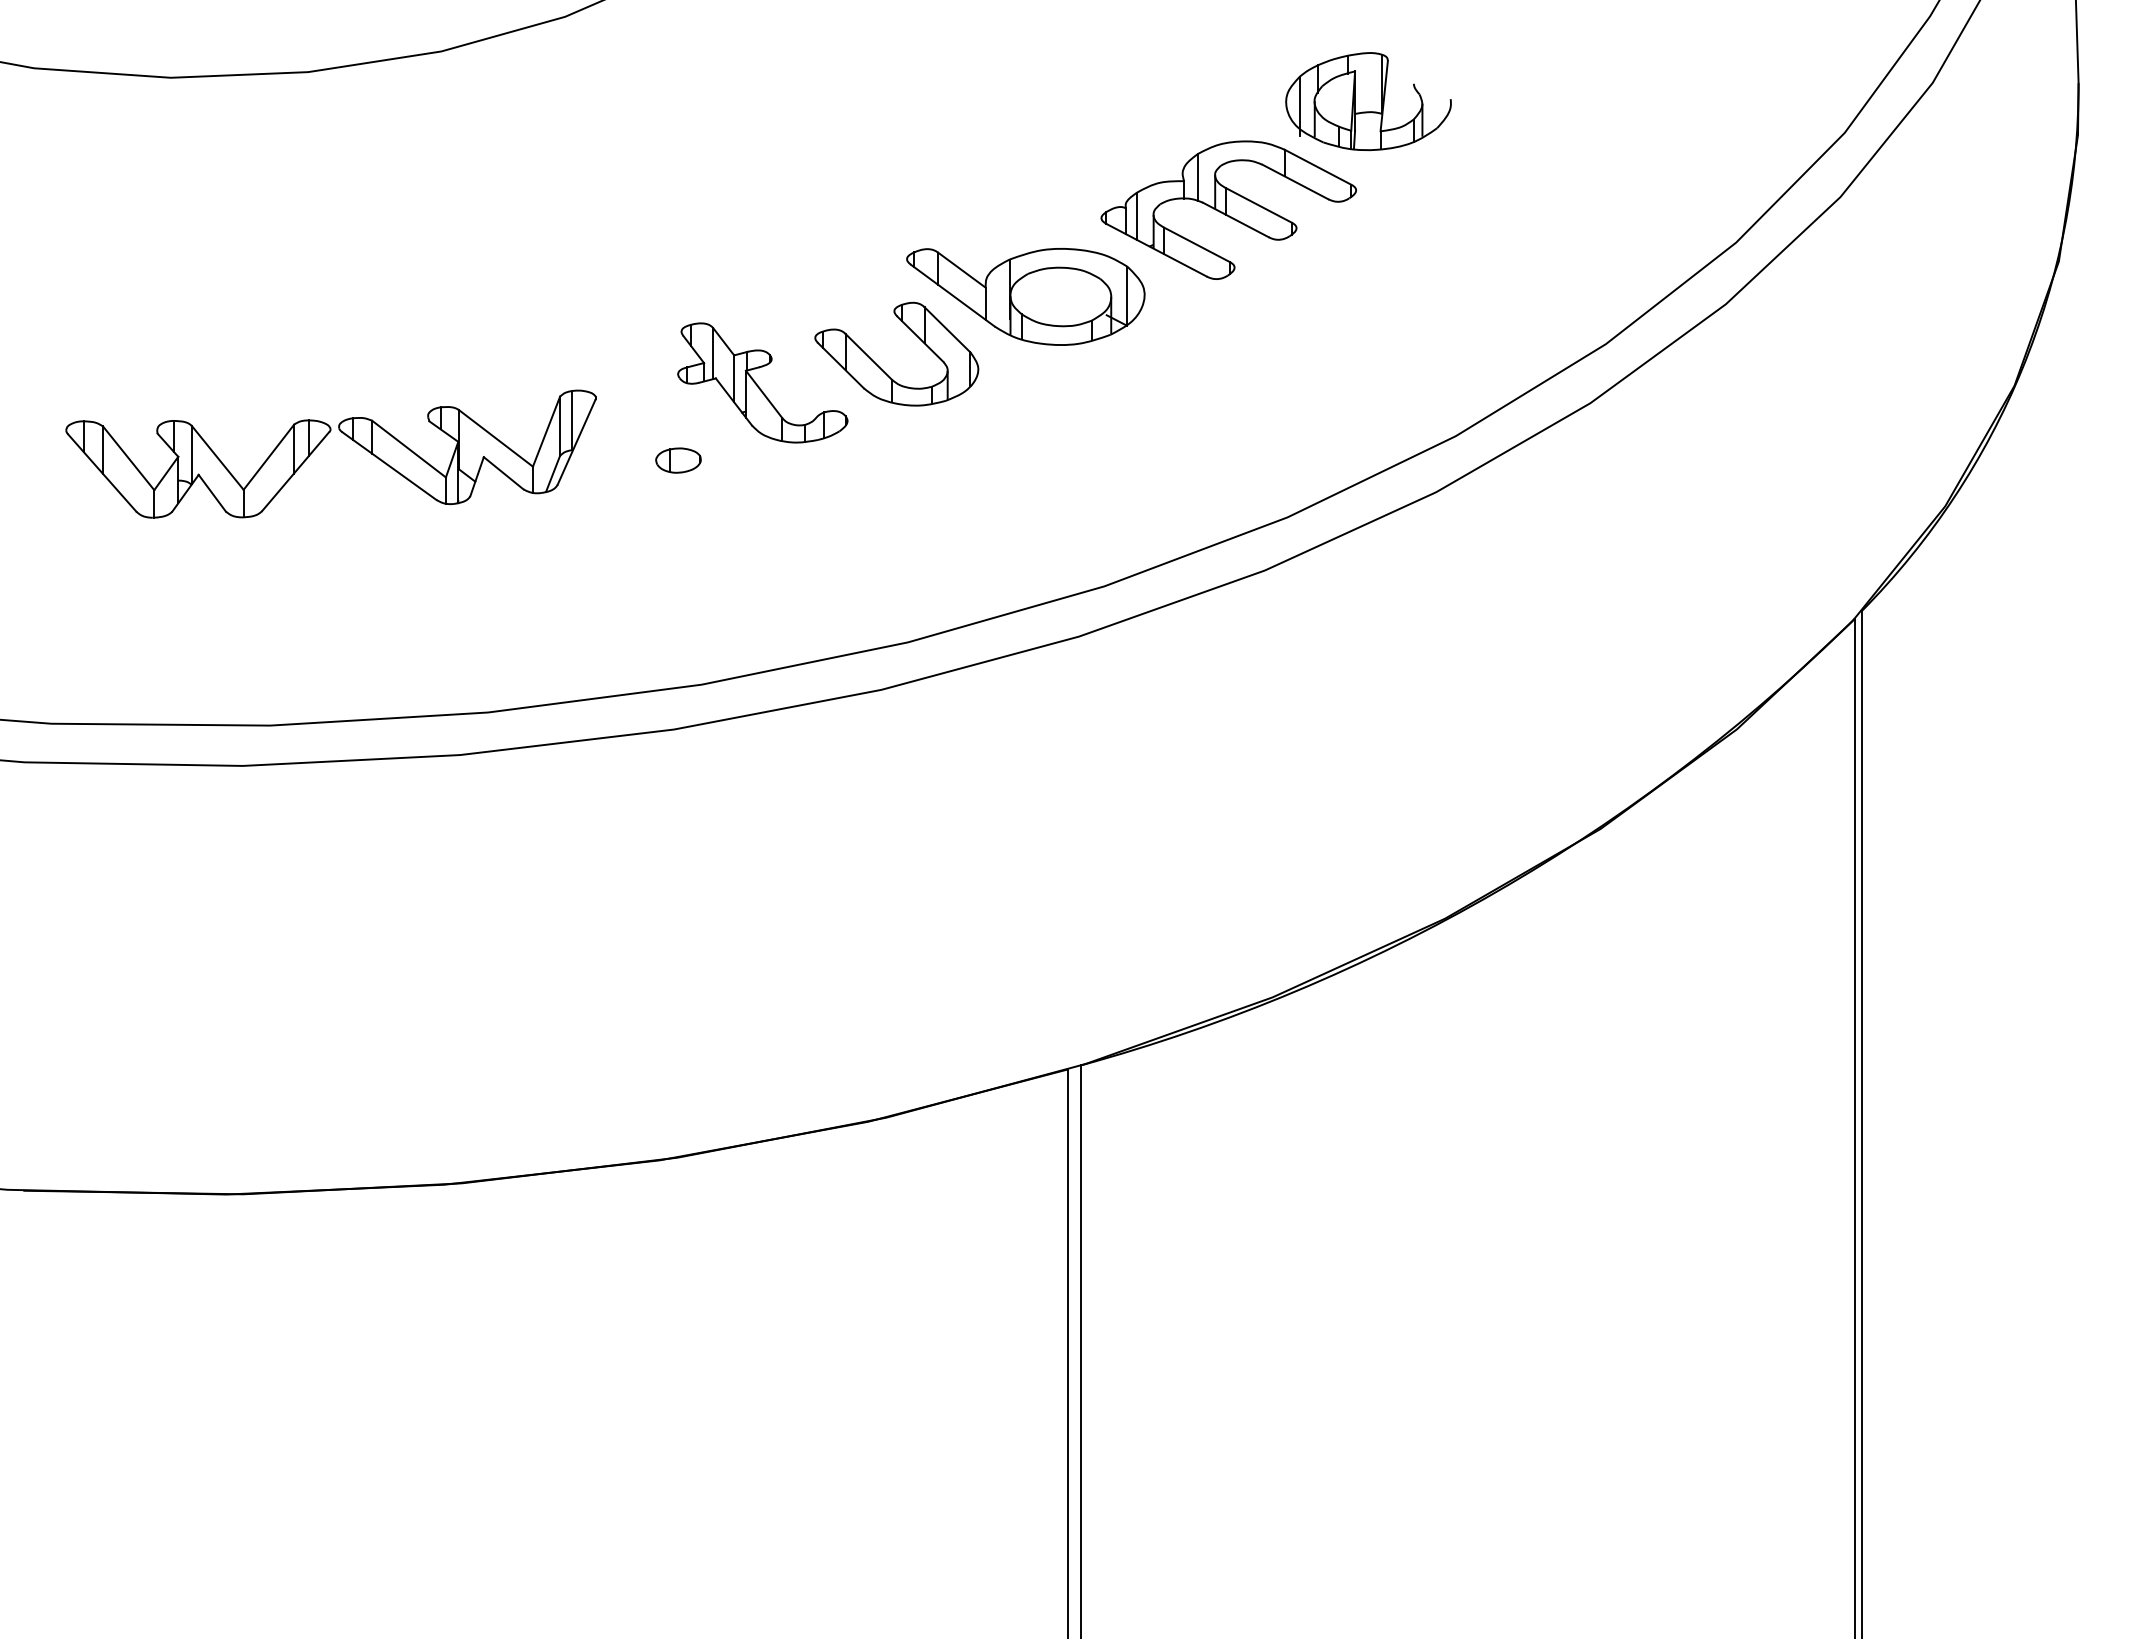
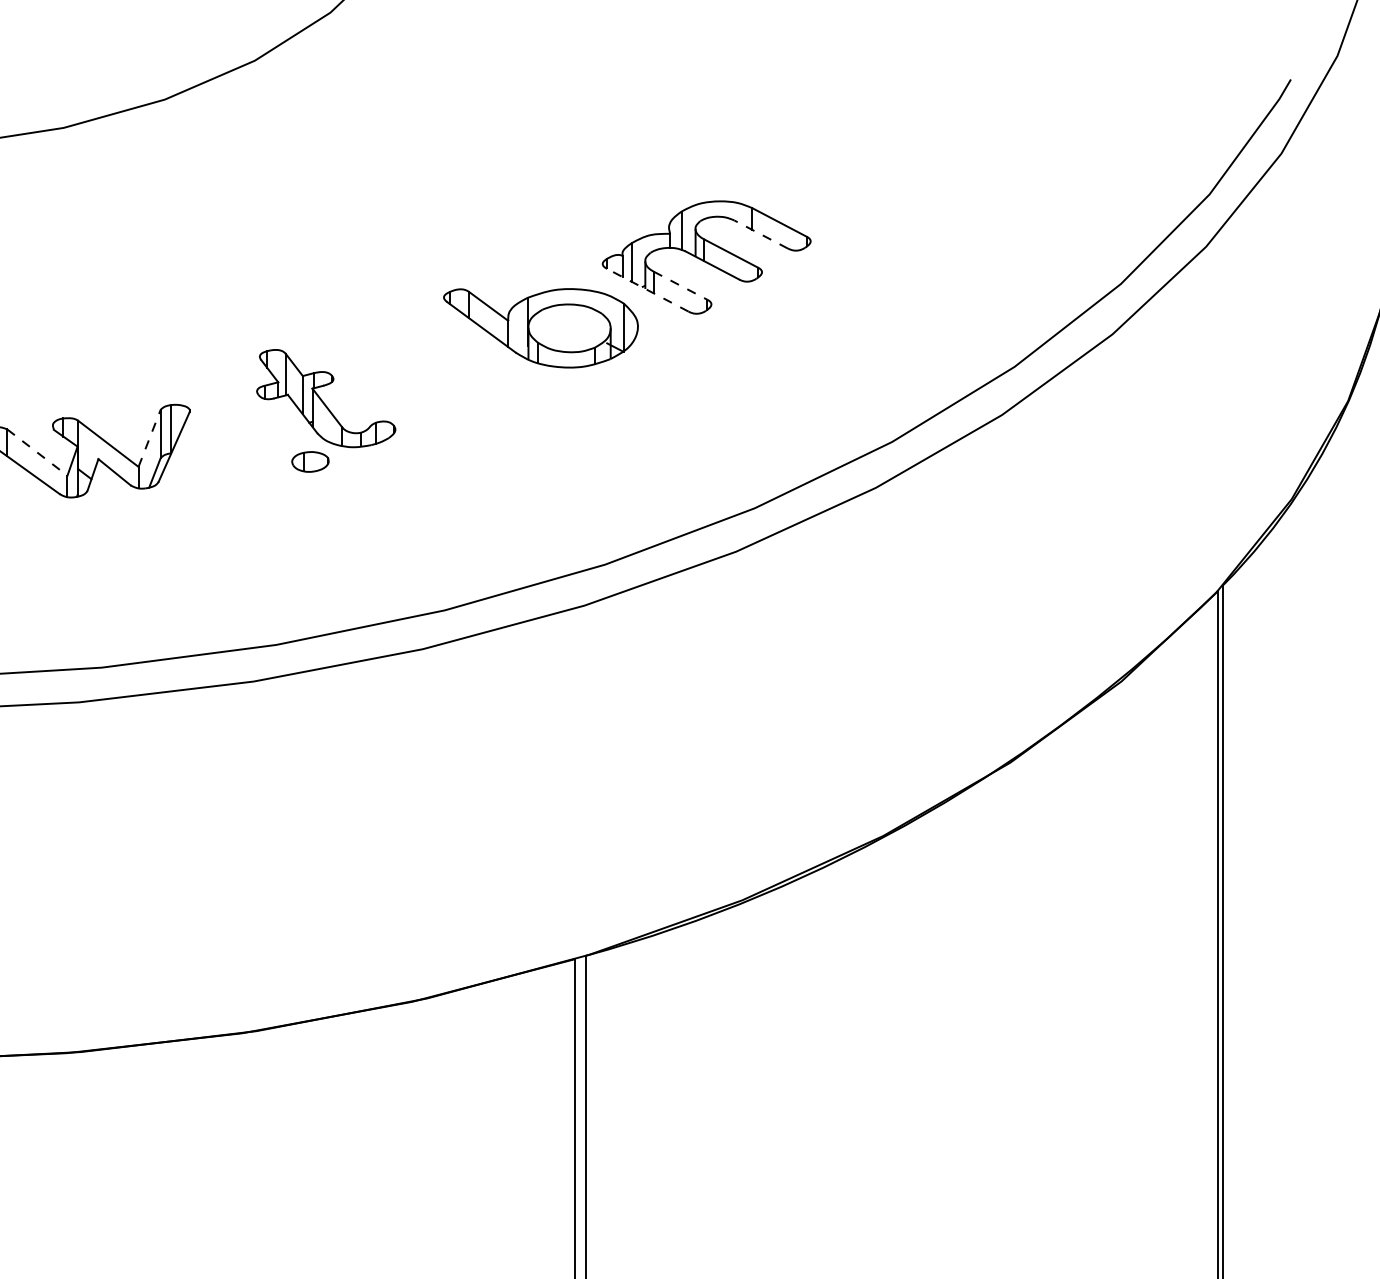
part: (1368, 101) -> (820, 168), removed
line: (1295, 181) -> (761, 234), solid -> dashed
line: (1197, 244) -> (681, 285), solid -> dashed
line: (1156, 250) -> (647, 290), solid -> dashed
part: (881, 368) -> (423, 386), removed
line: (546, 431) -> (149, 438), solid -> dashed
line: (409, 449) -> (37, 452), solid -> dashed
part: (678, 460) -> (310, 461), moved

